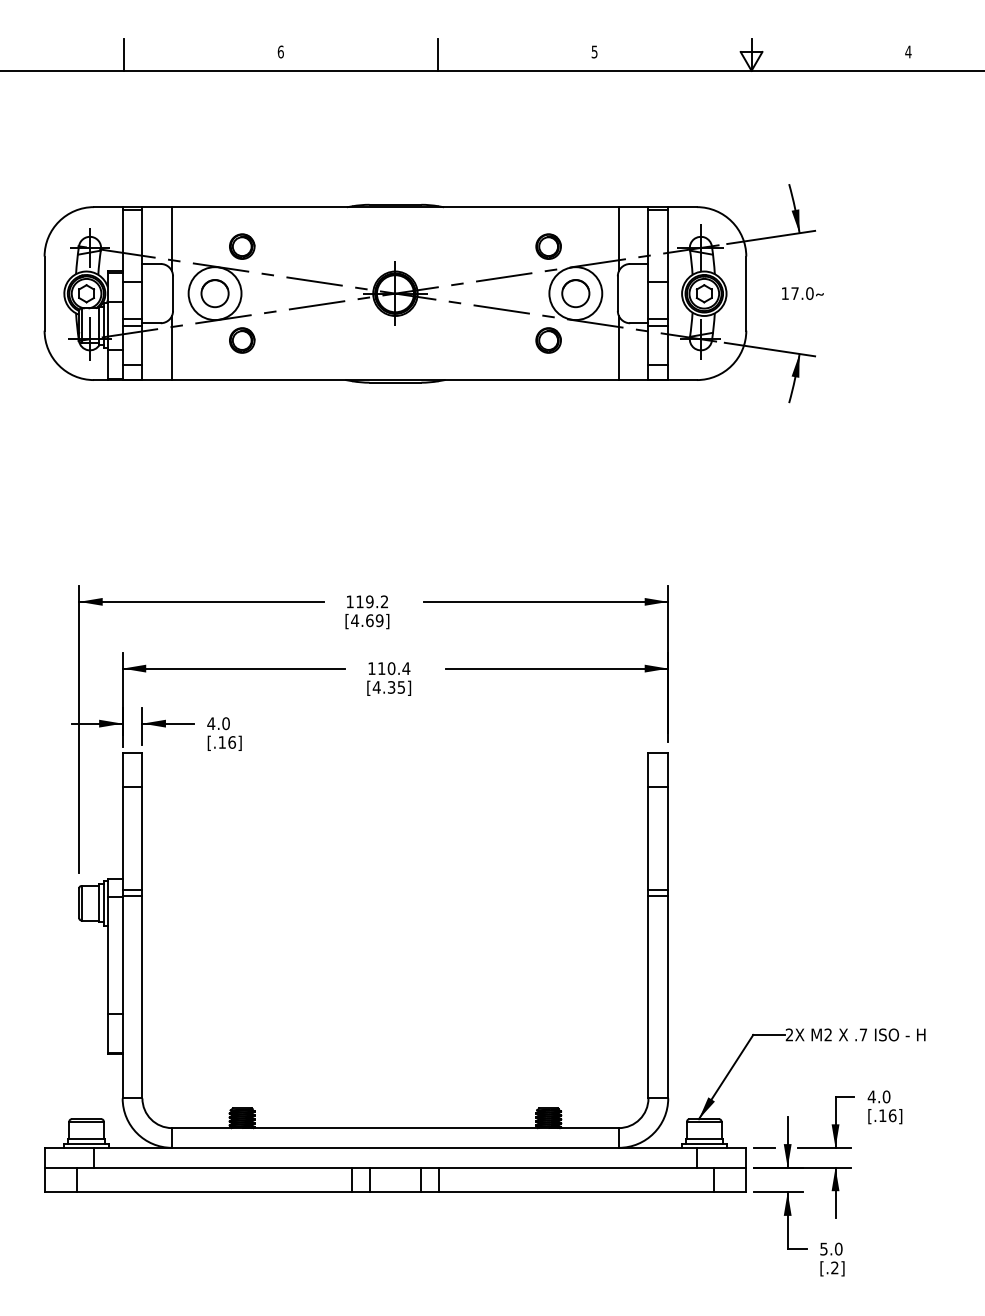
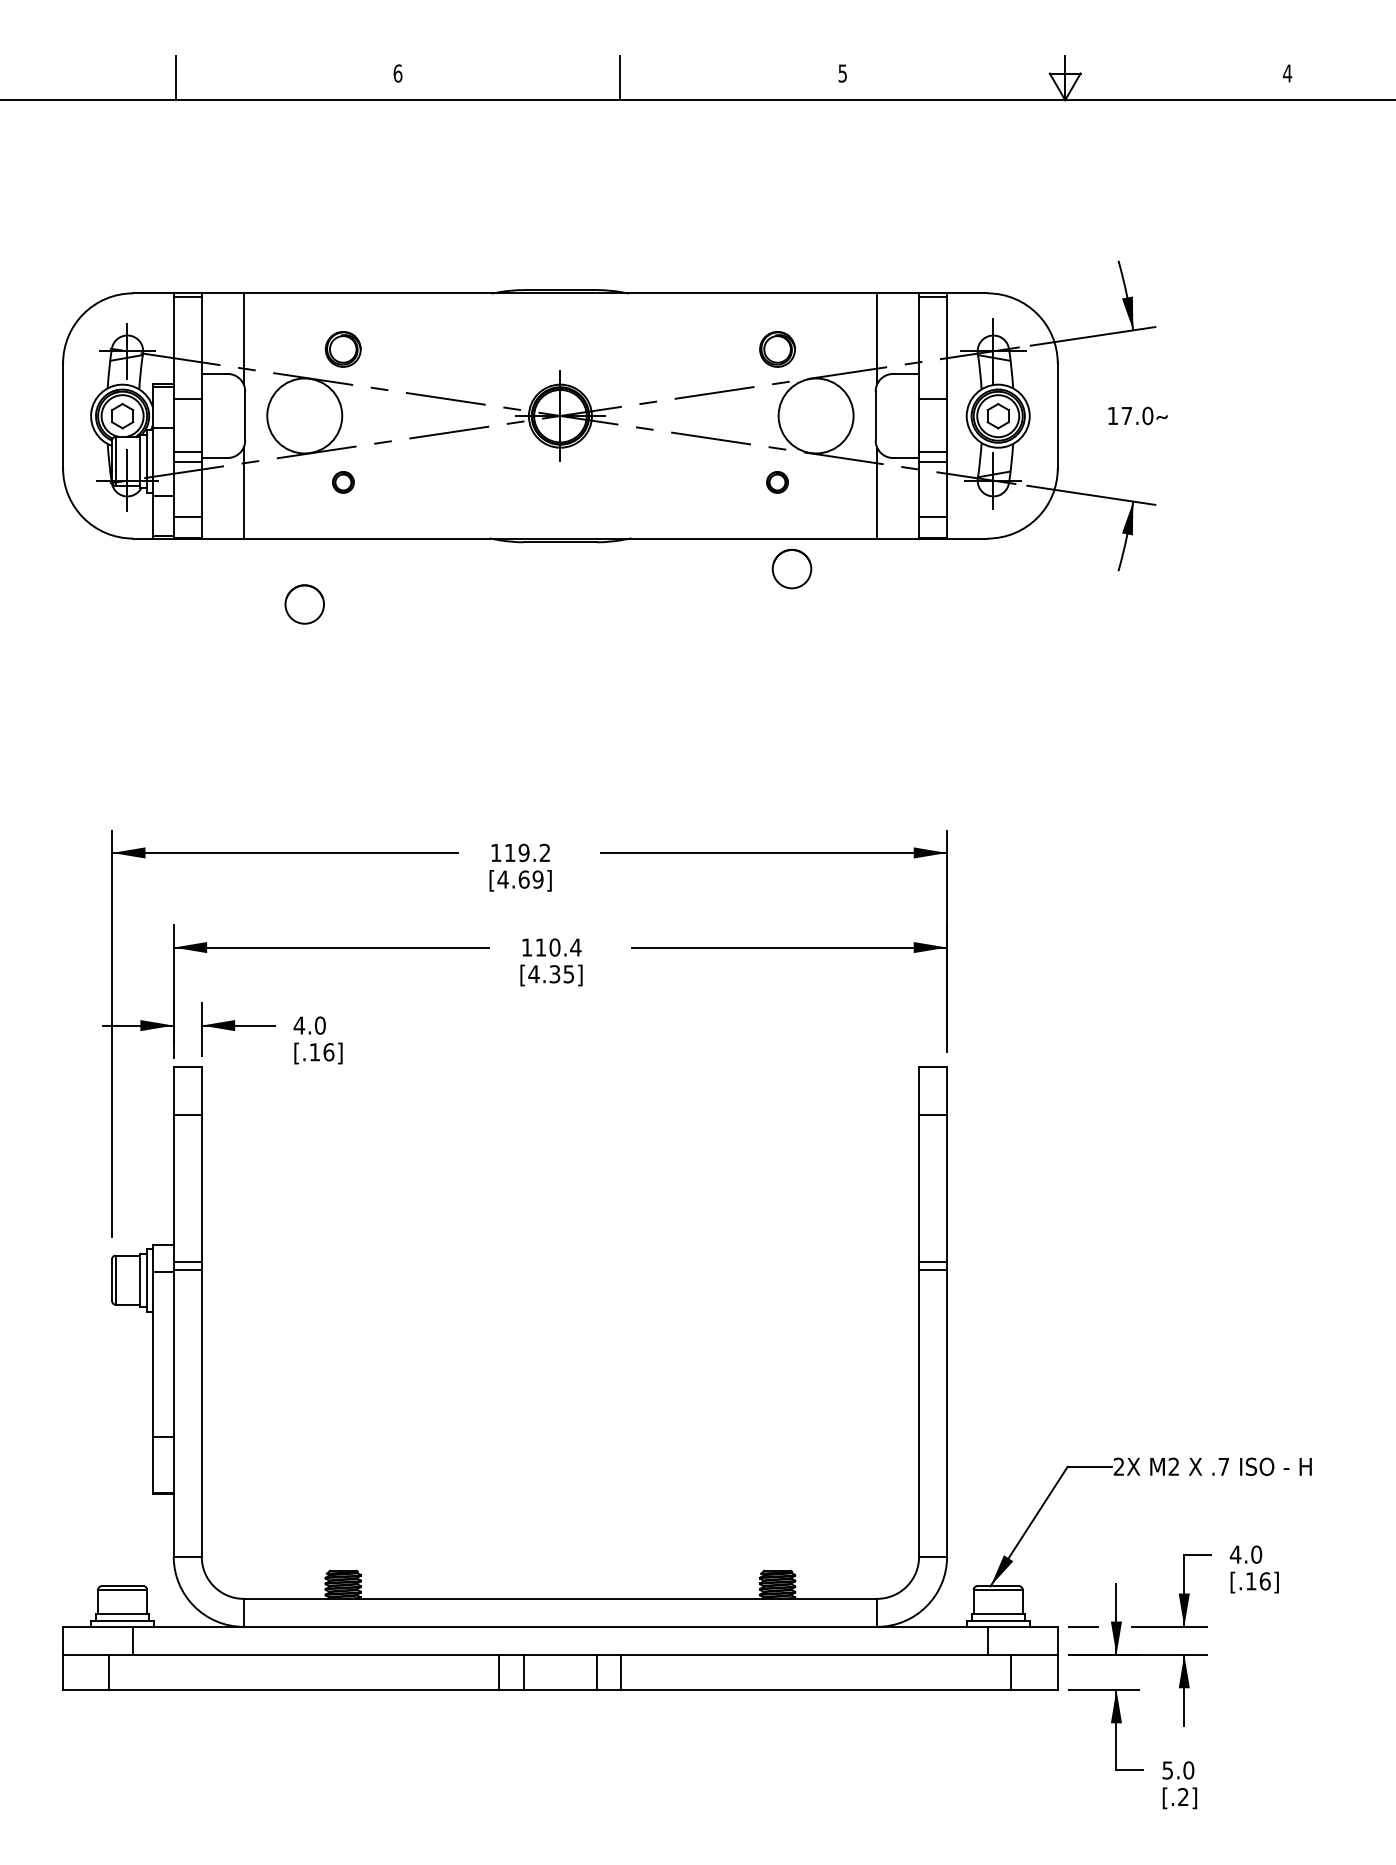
circle: (214, 293) -> (303, 604), moved
circle: (575, 293) -> (791, 568), moved
part: (242, 340) -> (343, 482), size x0.6
part: (548, 340) -> (777, 482), size x0.6

